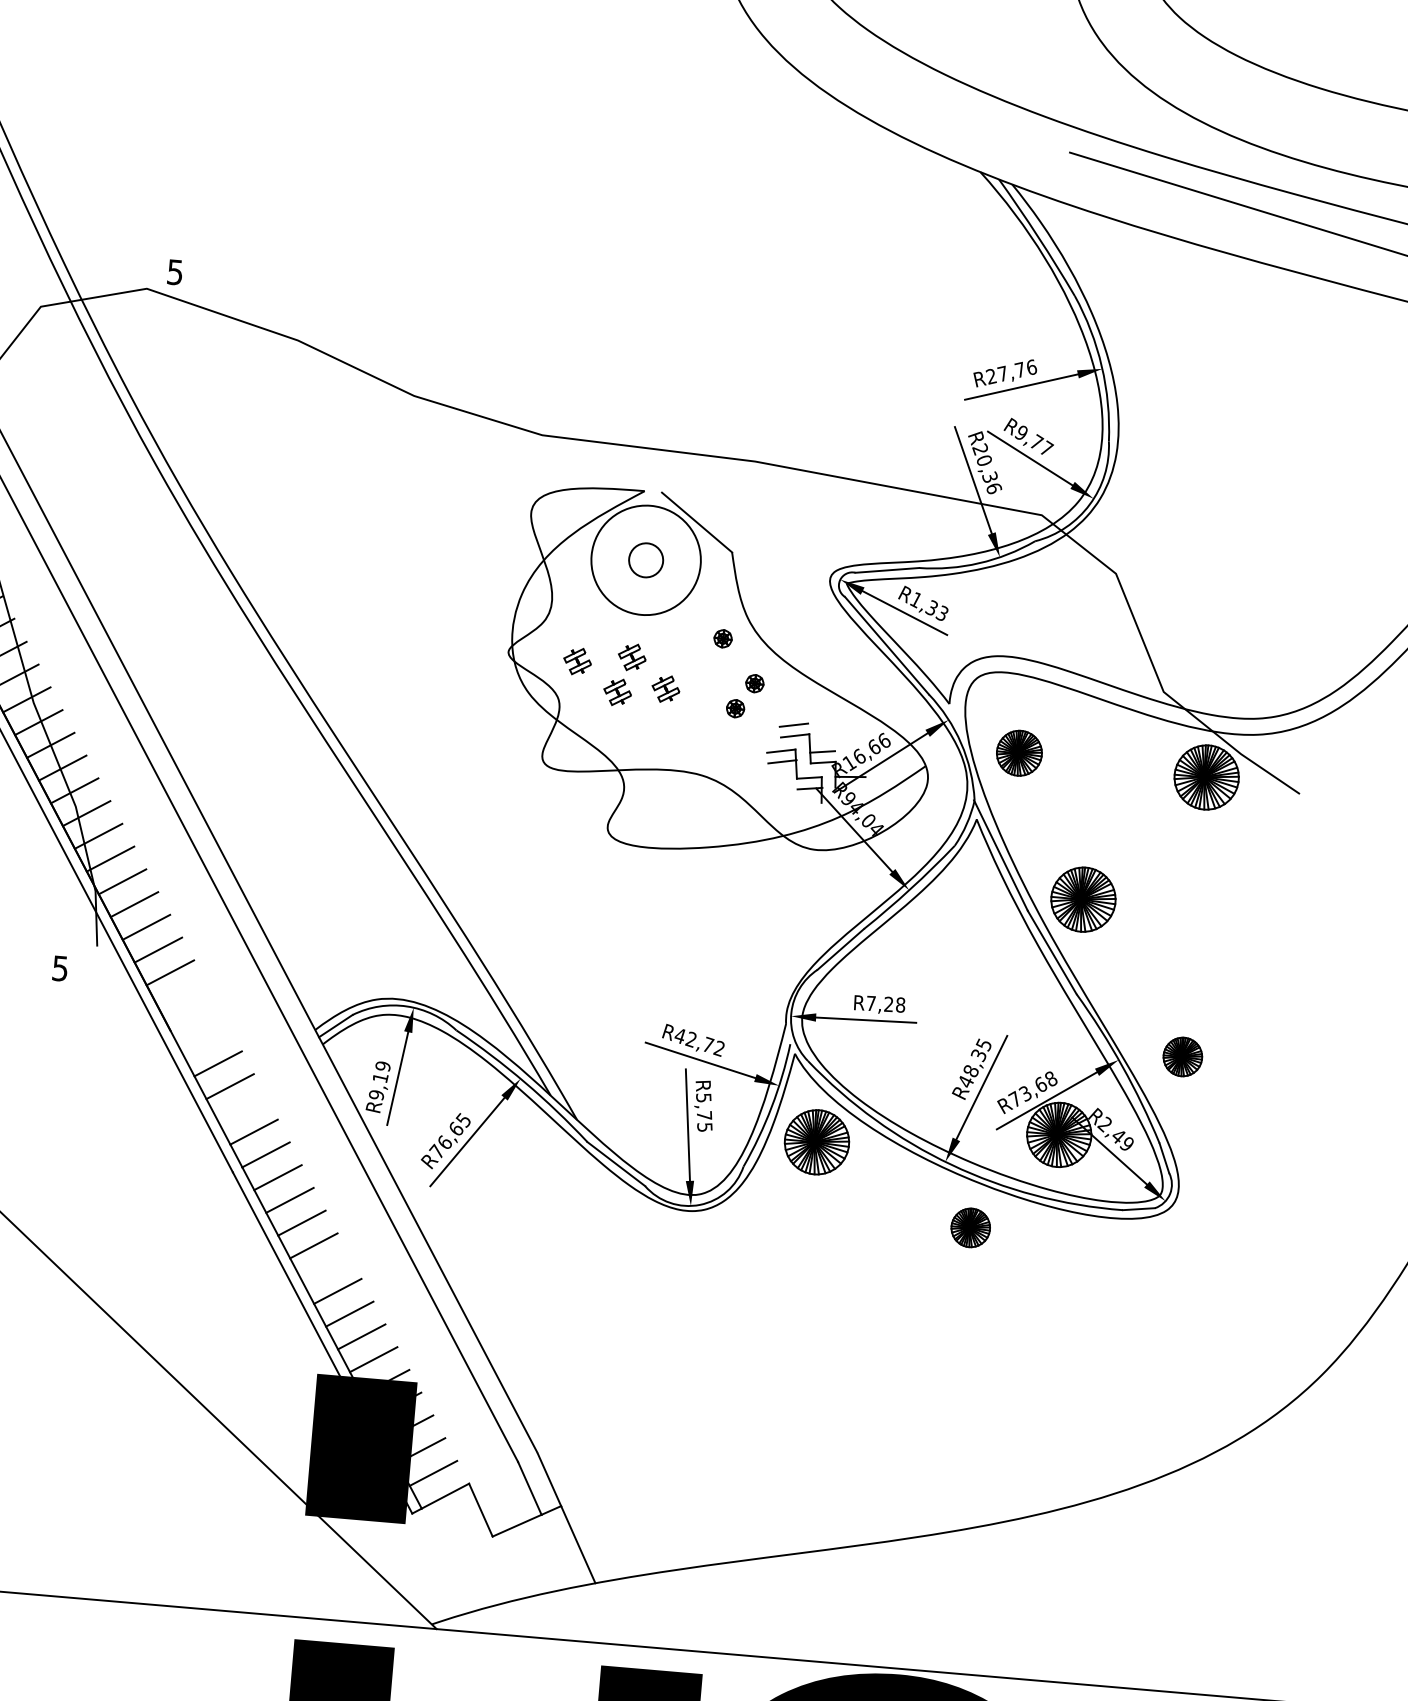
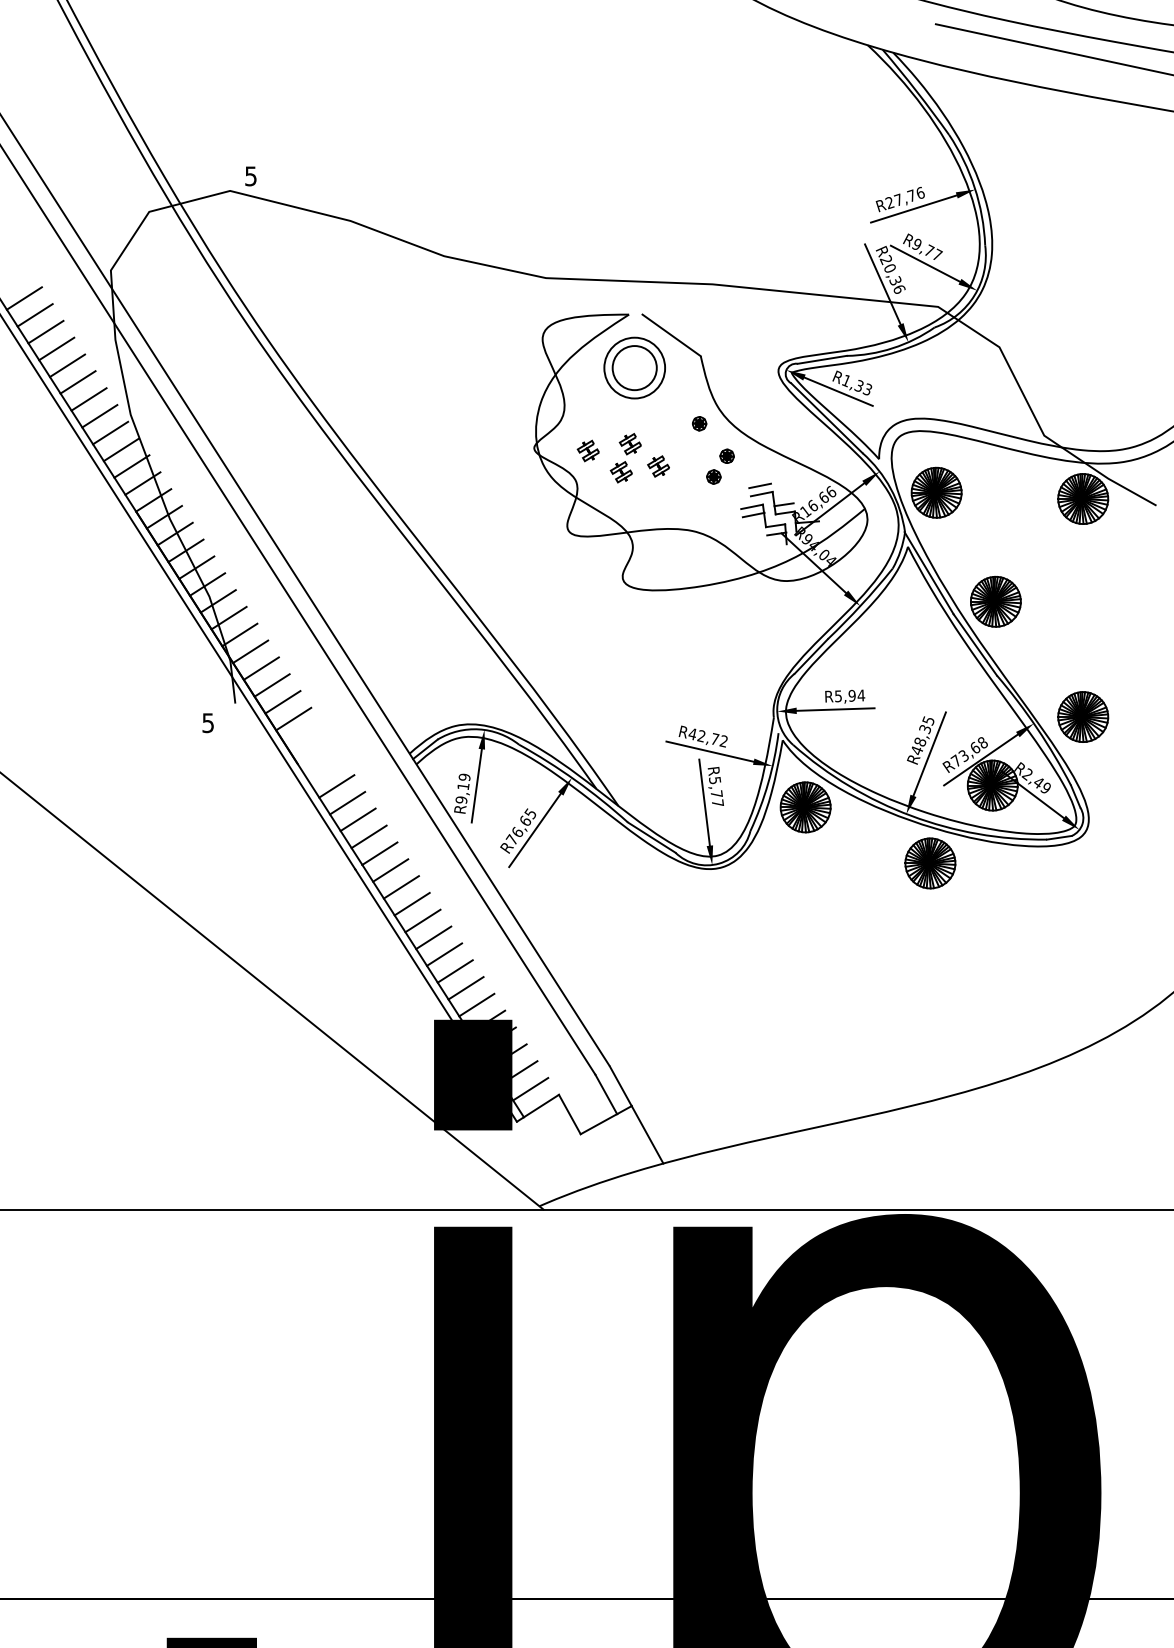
circle: (645, 559) -> (634, 367), size x0.71
circle: (645, 560) -> (634, 368), size x1.67
part: (1019, 753) -> (936, 492), size x1.43
text: (886, 1003) -> (850, 695), R7,28 -> R5,94
part: (1183, 1056) -> (1083, 716), size x1.67
line: (241, 1108) -> (357, 819), added
text: (704, 1126) -> (717, 802), R5,75 -> R5,77
part: (970, 1227) -> (930, 863), size x1.67
line: (325, 1268) -> (433, 937), added

